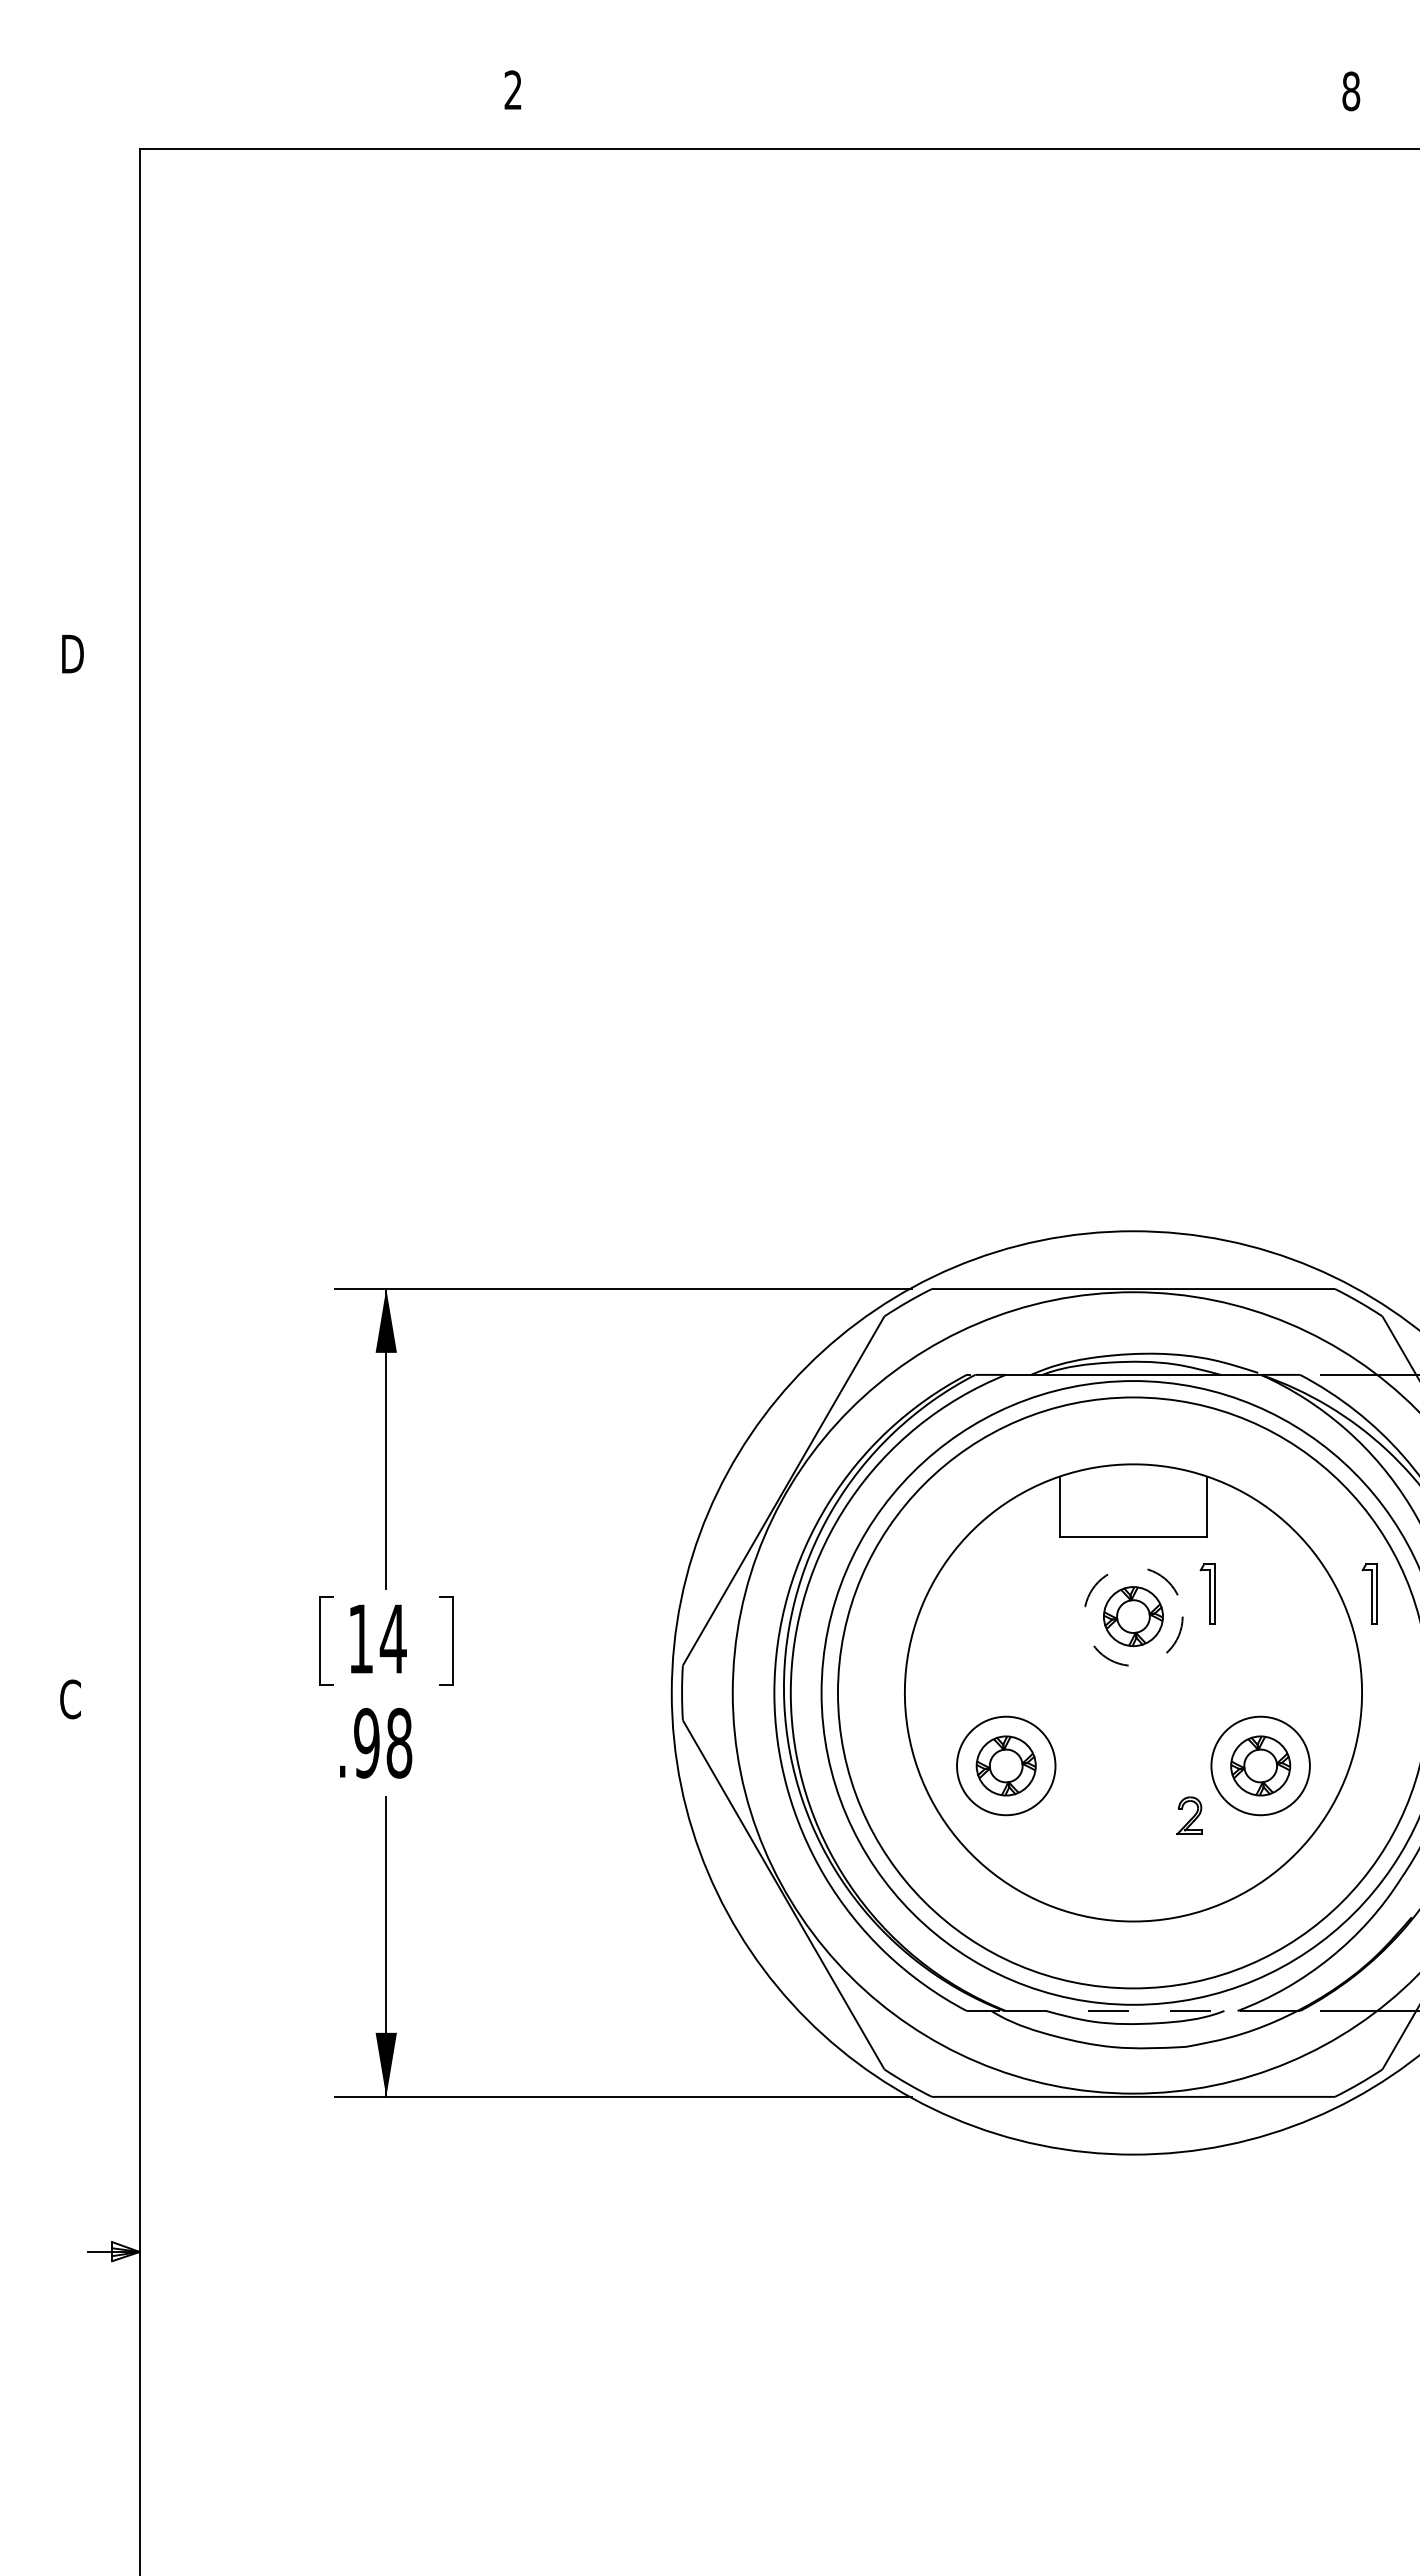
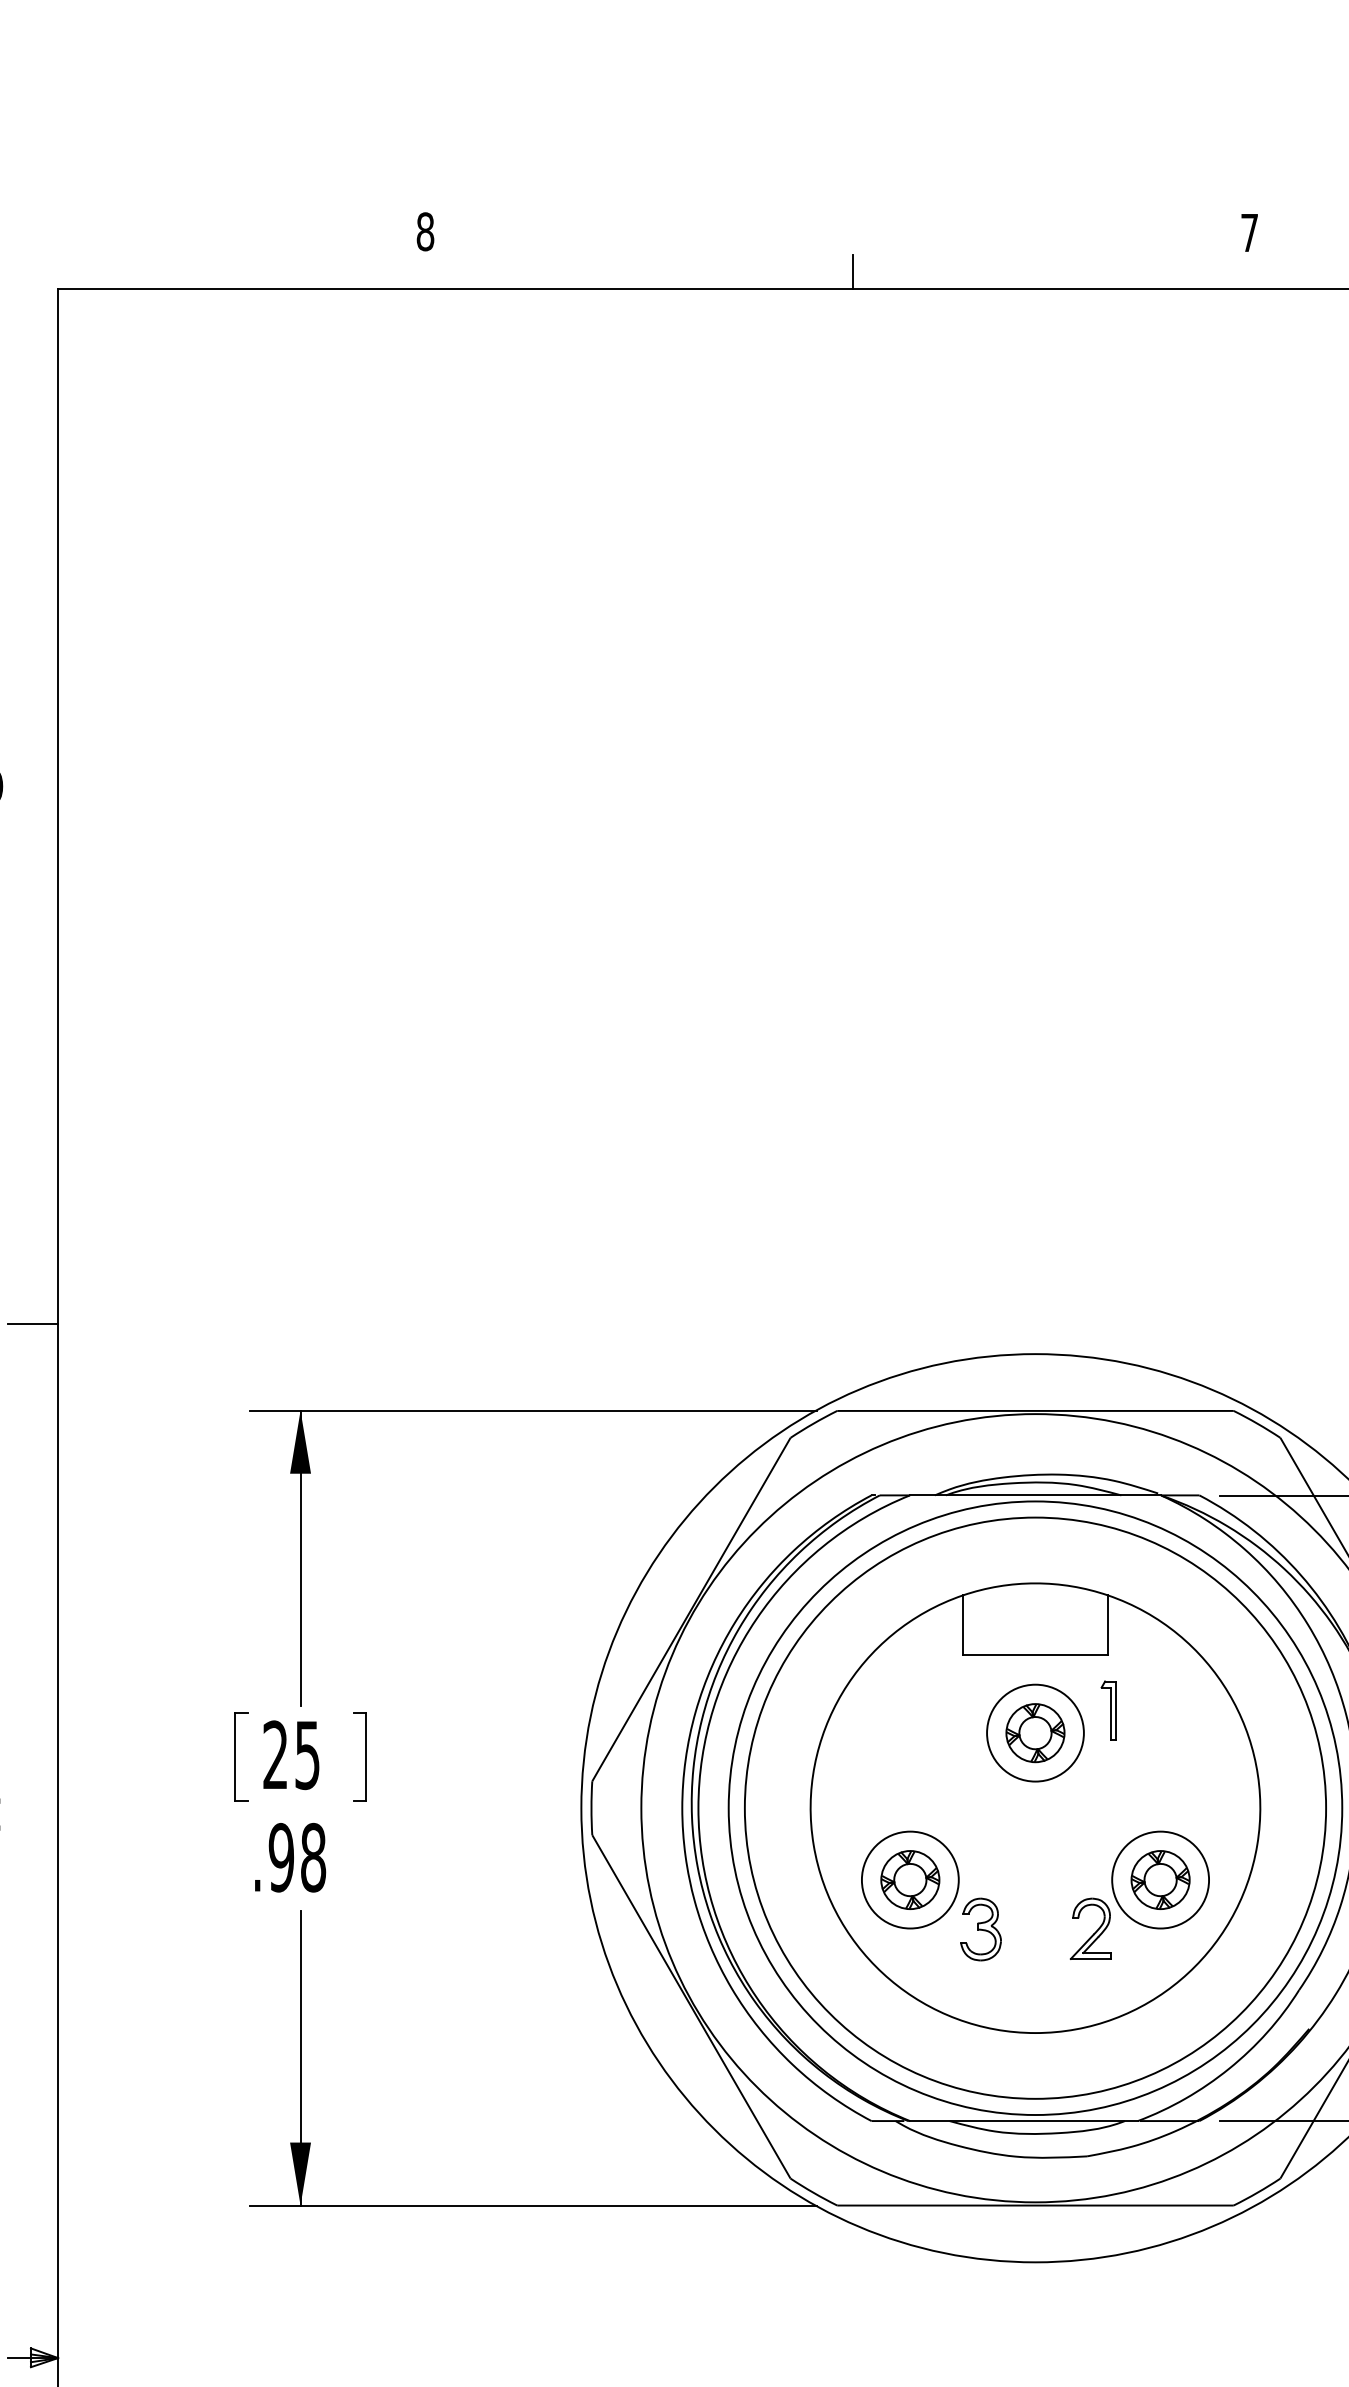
text: (513, 90) -> (425, 232), 2 -> 8
text: (1351, 91) -> (1249, 233), 8 -> 7
line: (947, 130) -> (852, 271), added
line: (113, 1200) -> (32, 1323), added
part: (1369, 1593) -> (1267, 1710), removed
circle: (1133, 1616) -> (1035, 1733), dashed -> solid
text: (377, 1638) -> (291, 1754), 14 -> 25
part: (1189, 1815) -> (1090, 1928), size x1.67
part: (1078, 1816) -> (981, 1929), added
line: (1121, 2010) -> (1023, 2120), dashed -> solid

